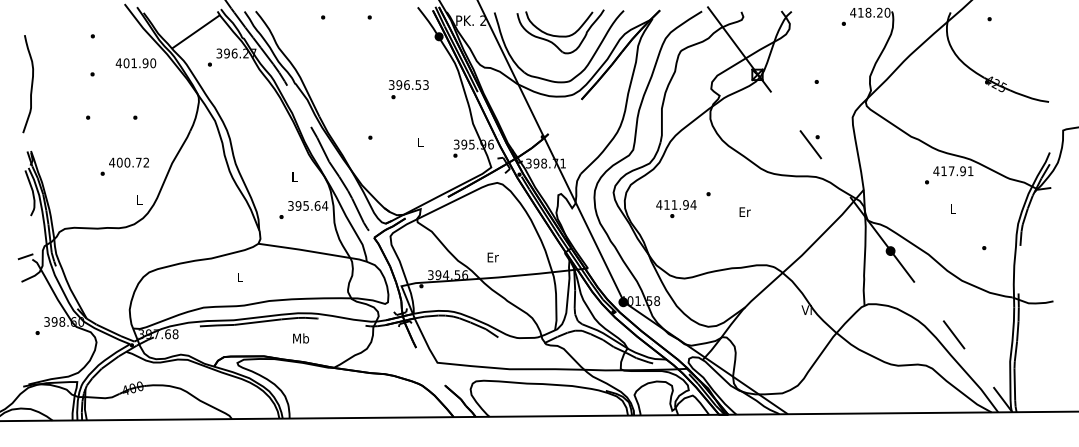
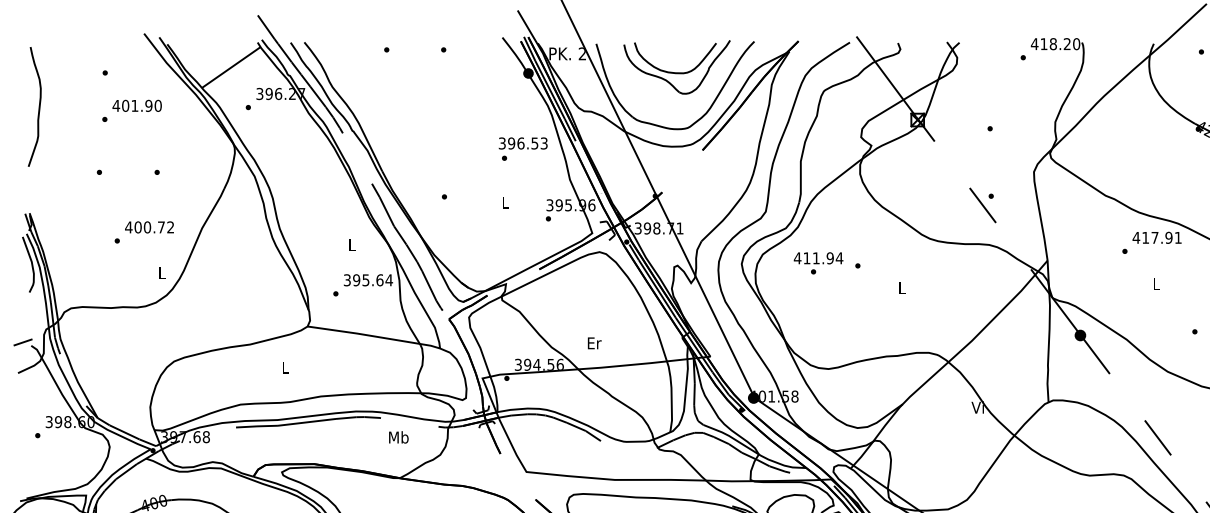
text: (135, 63) -> (136, 106), moved
curve: (31, 84) -> (38, 107), moved
text: (408, 89) -> (522, 148), moved
text: (676, 209) -> (818, 263), moved
text: (744, 211) -> (901, 287), Er -> L
text: (300, 338) -> (398, 437), moved

